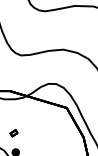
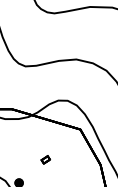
part: (13, 133) -> (45, 160), moved

